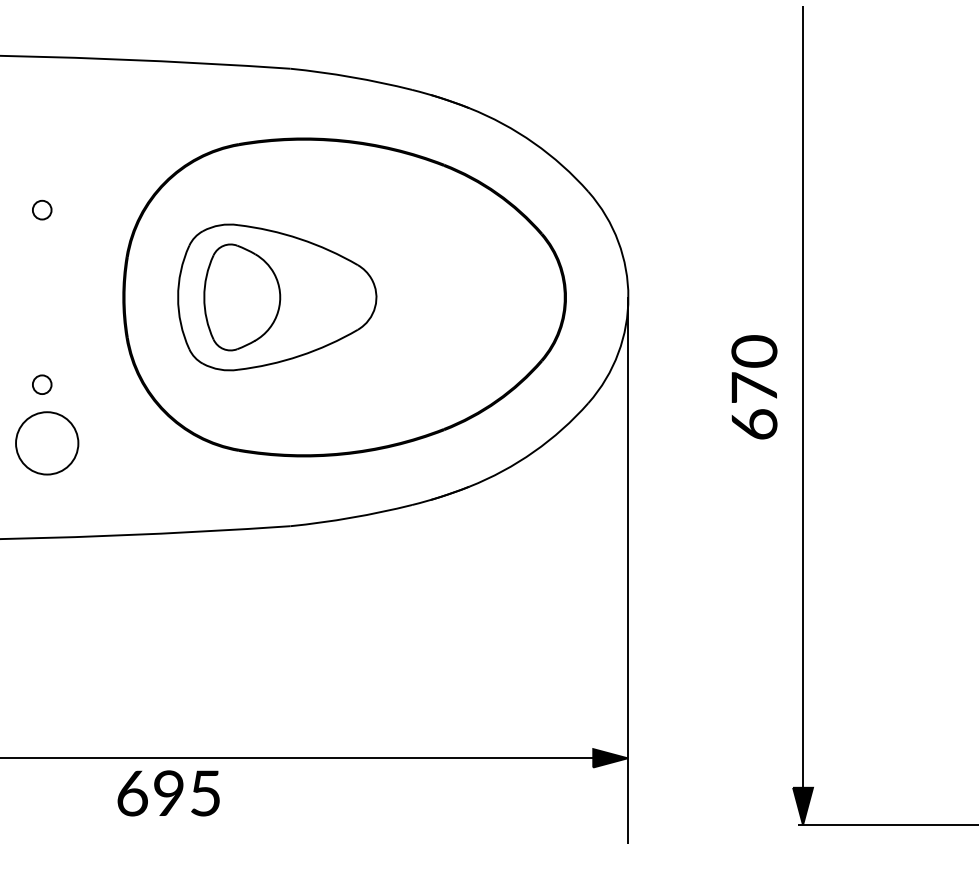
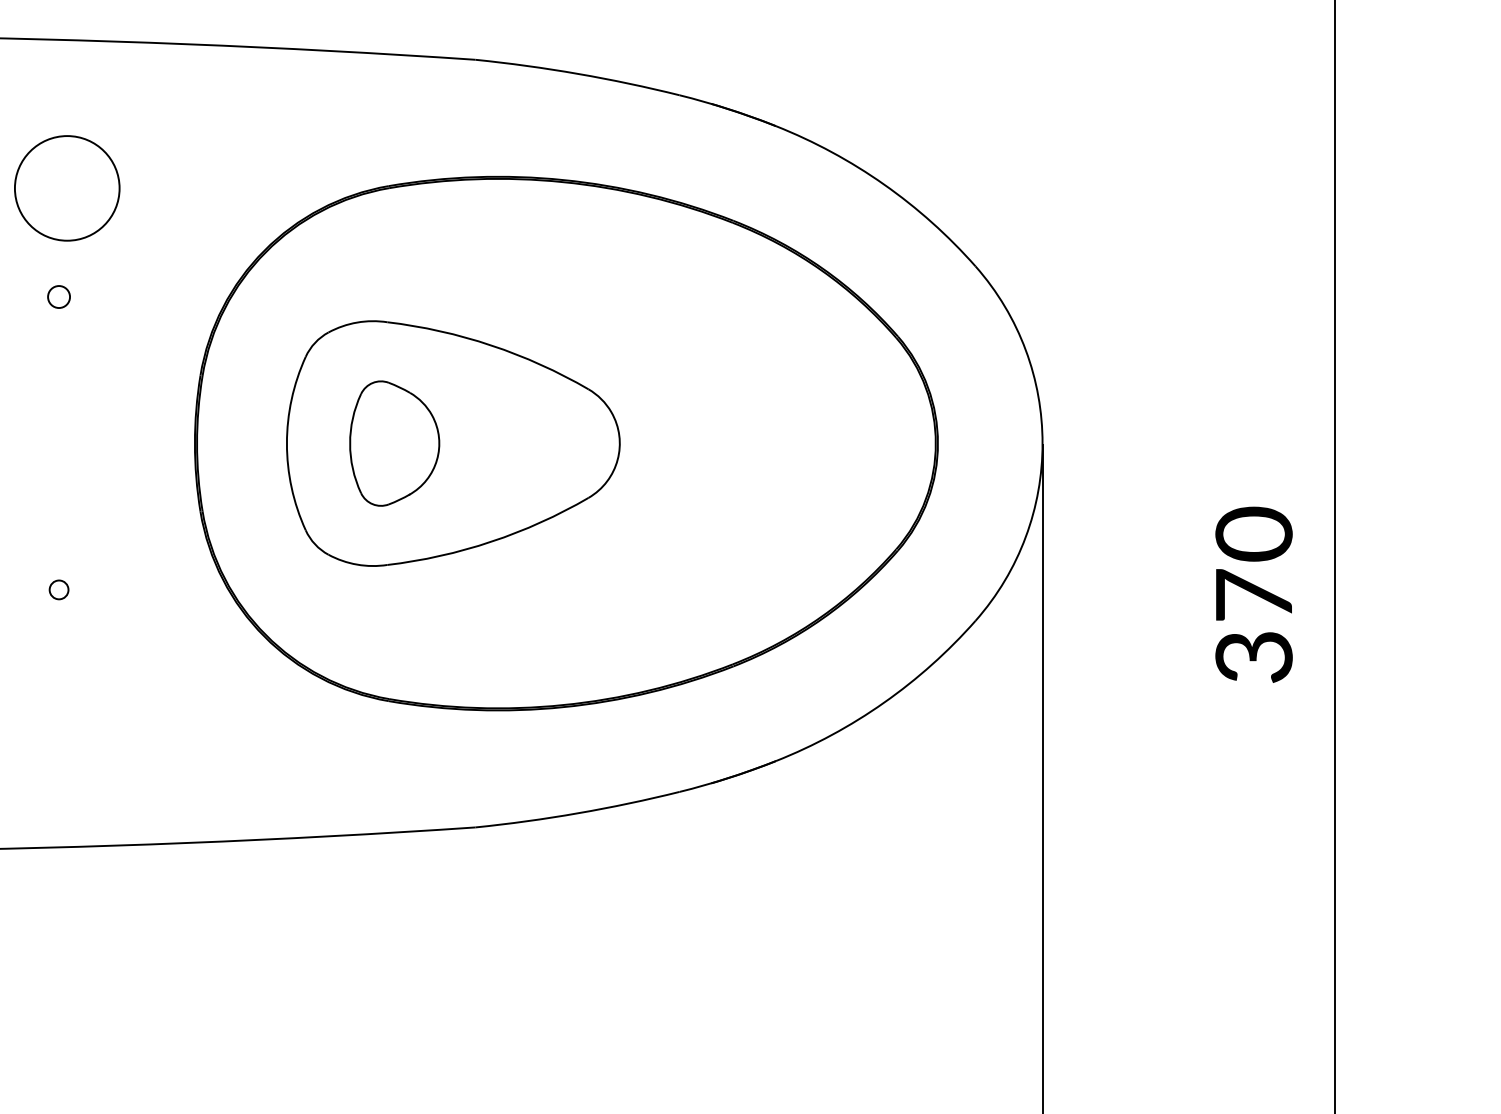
part: (42, 209) -> (59, 295), size x0.7
part: (242, 297) -> (394, 443), size x0.7
part: (42, 384) -> (59, 589), size x0.6
text: (754, 424) -> (1254, 656), 670 -> 370
part: (47, 443) -> (67, 188), moved

